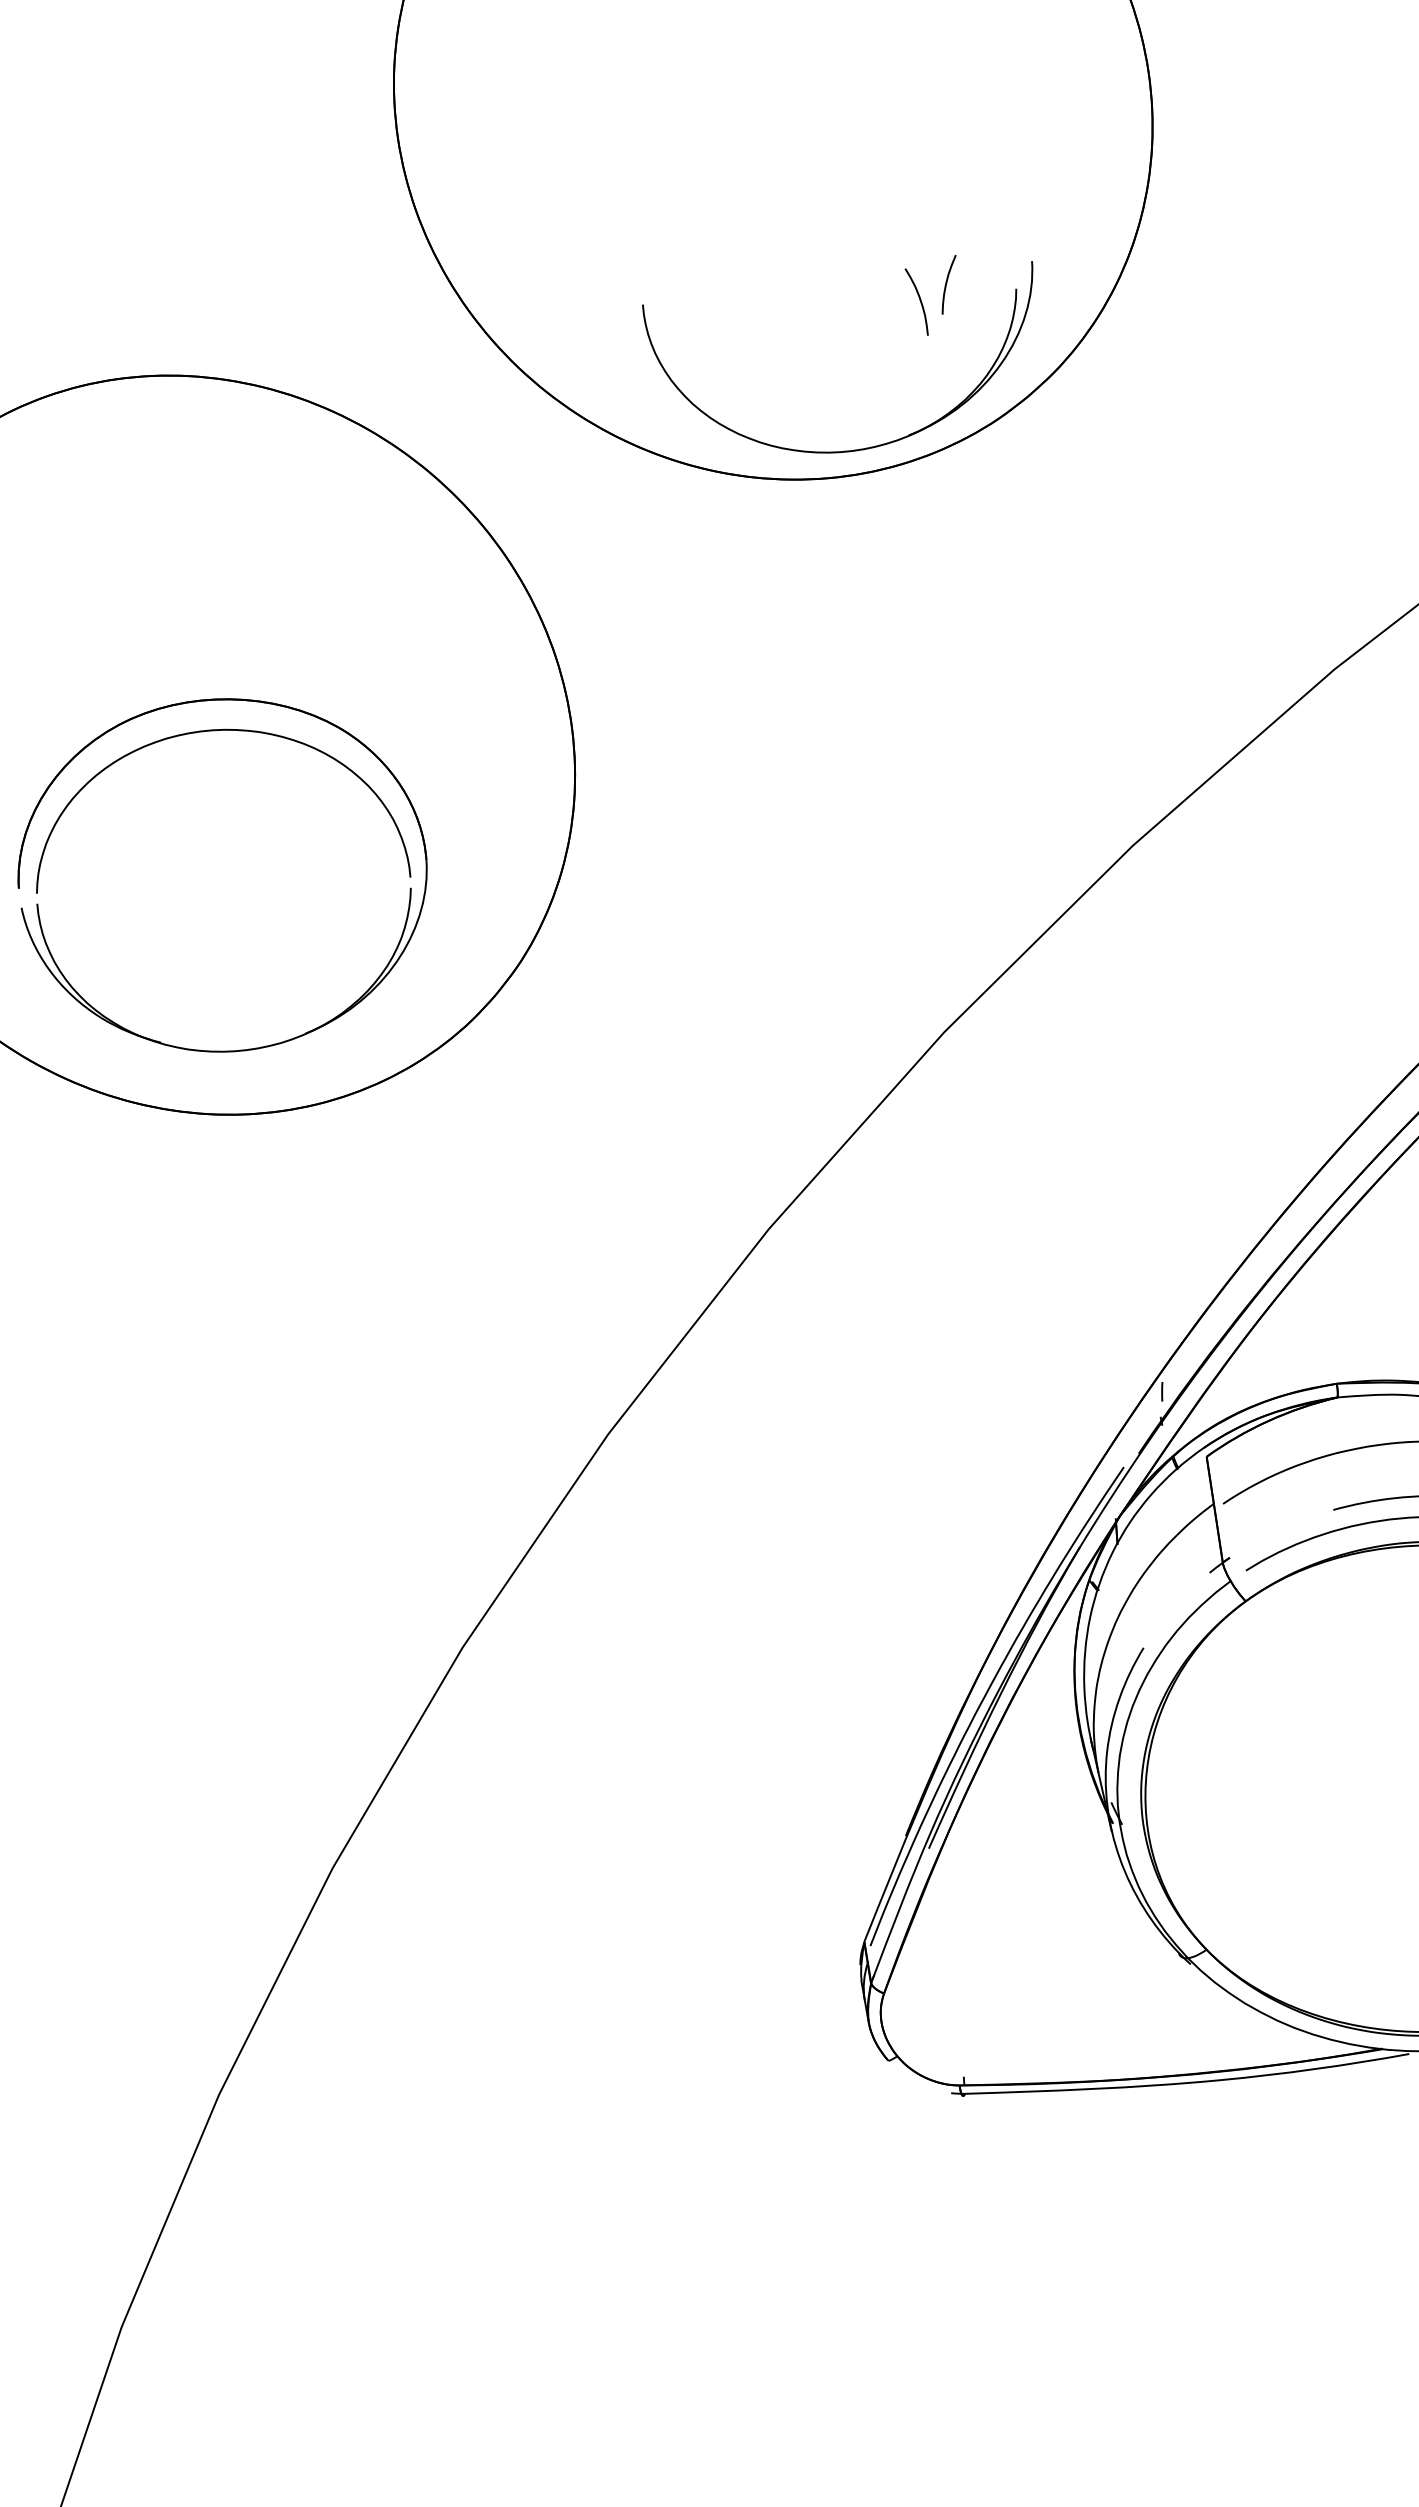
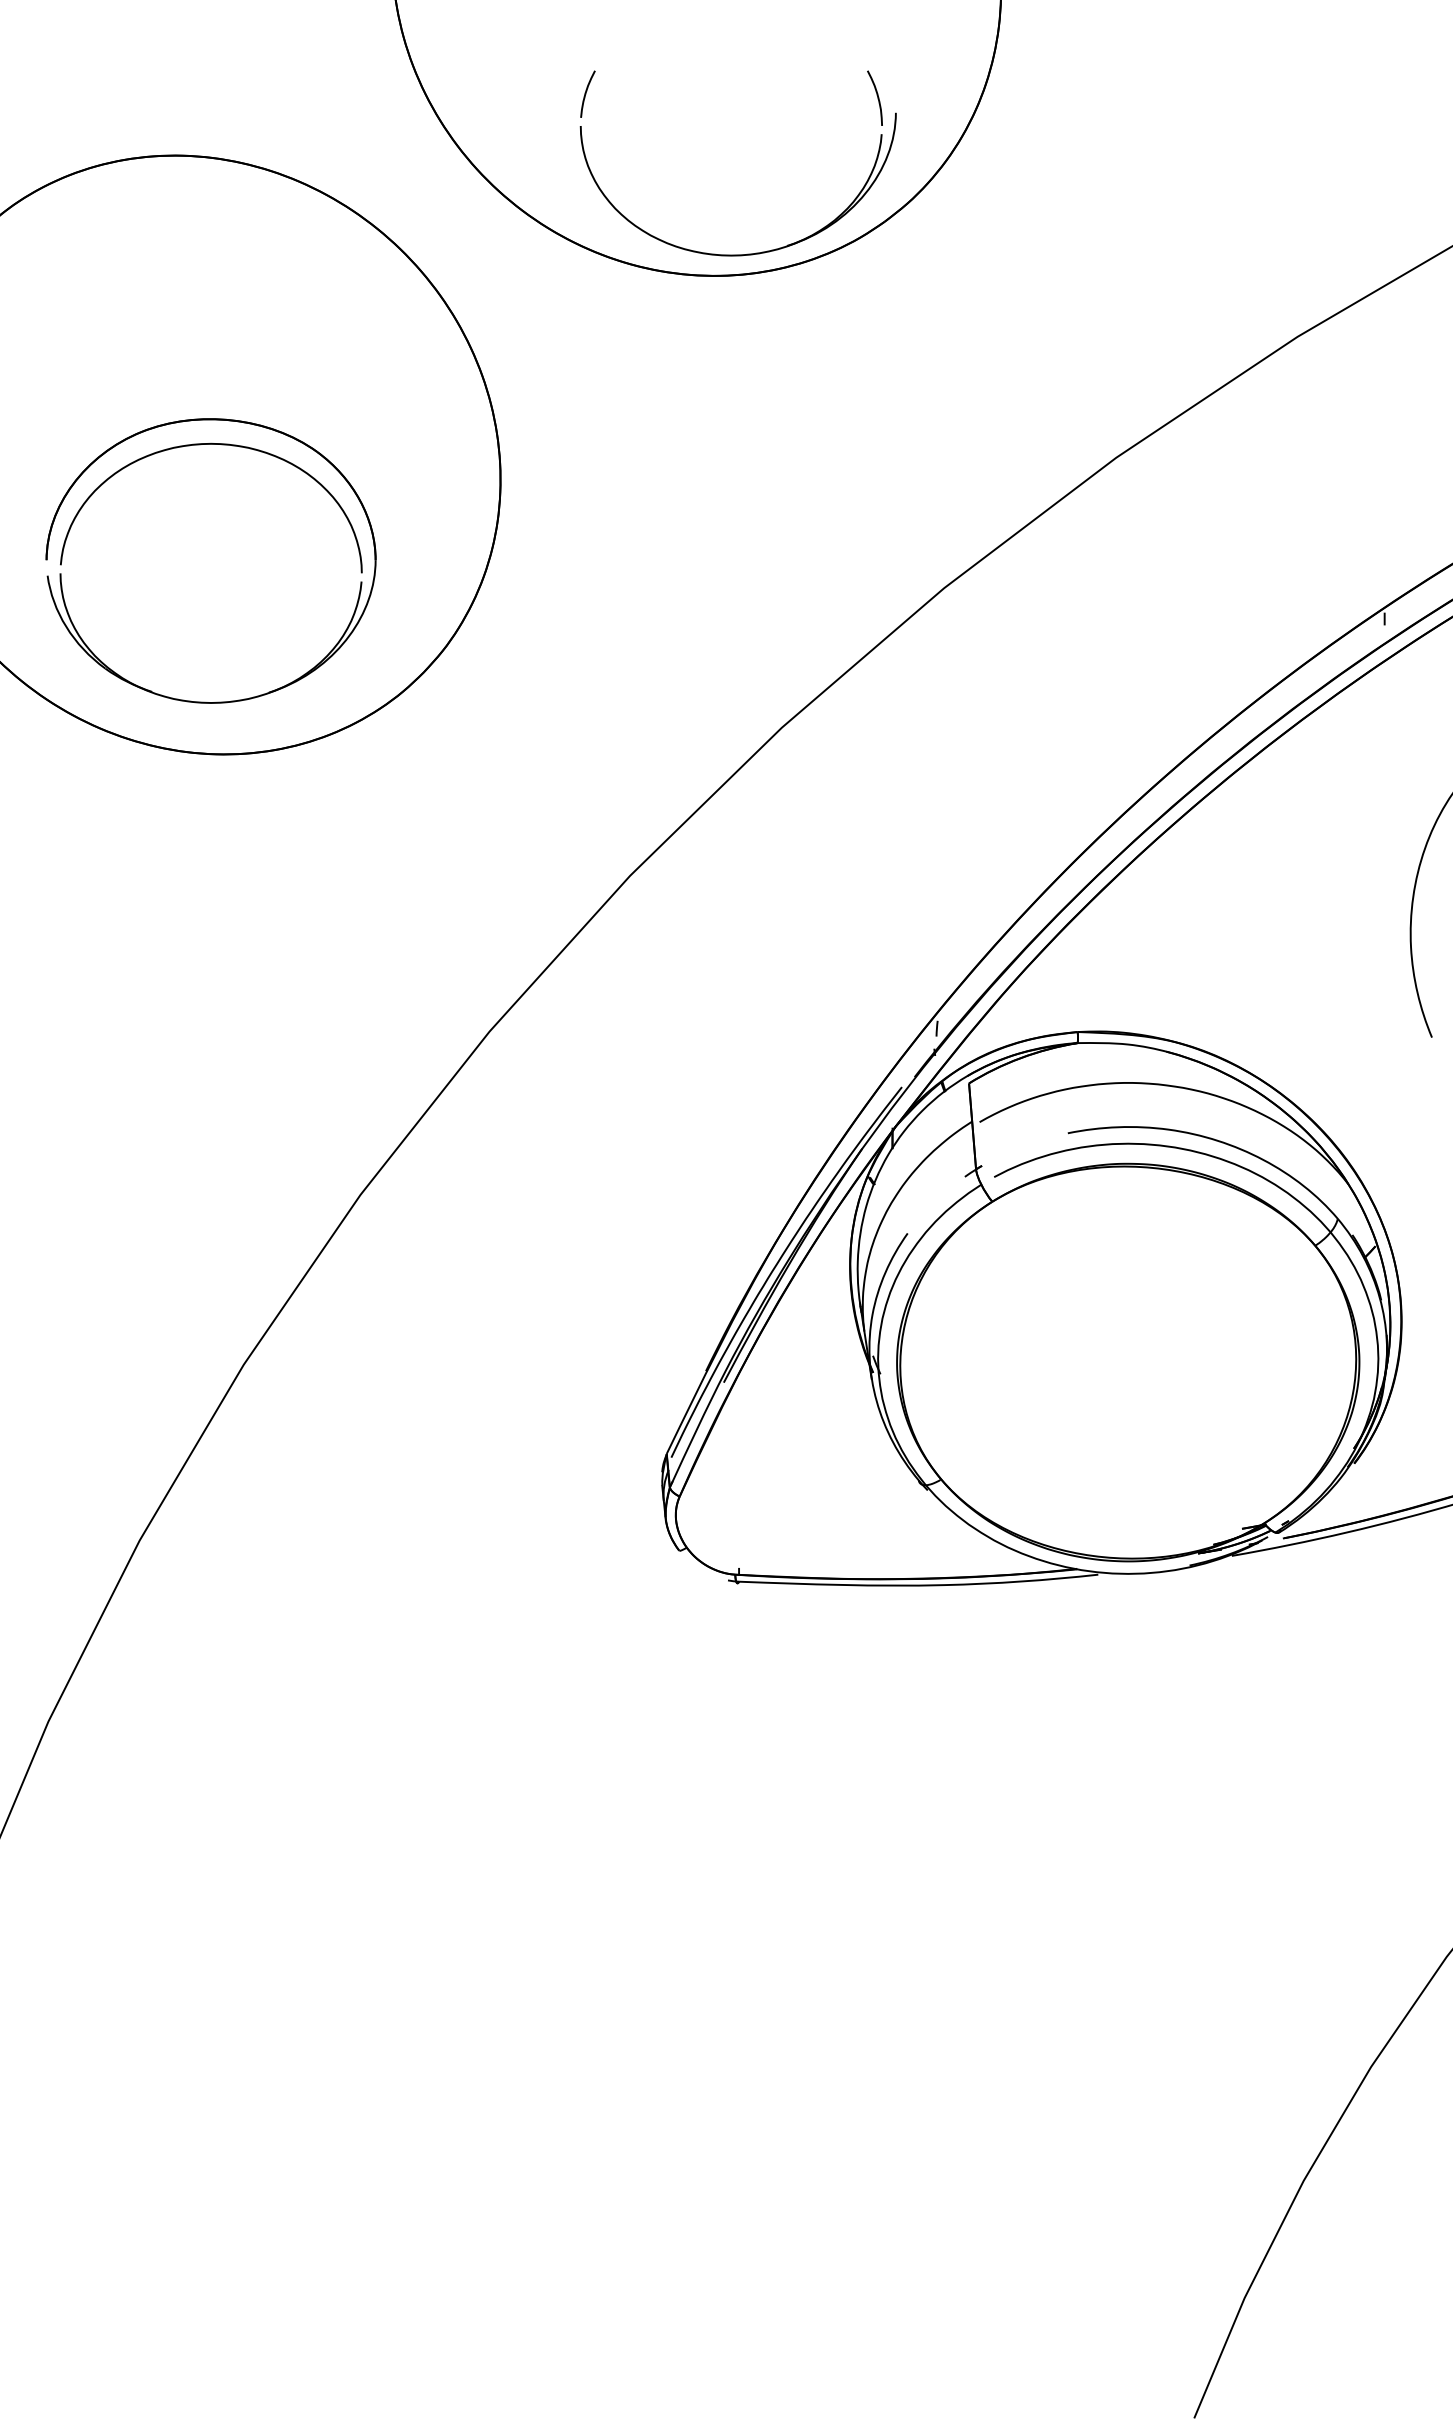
curve: (947, 284) -> (586, 93), moved
curve: (918, 298) -> (876, 95), moved

